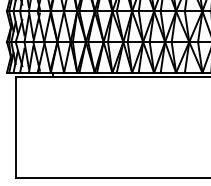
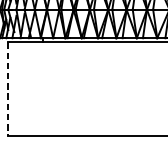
line: (15, 127) -> (8, 89), solid -> dashed

